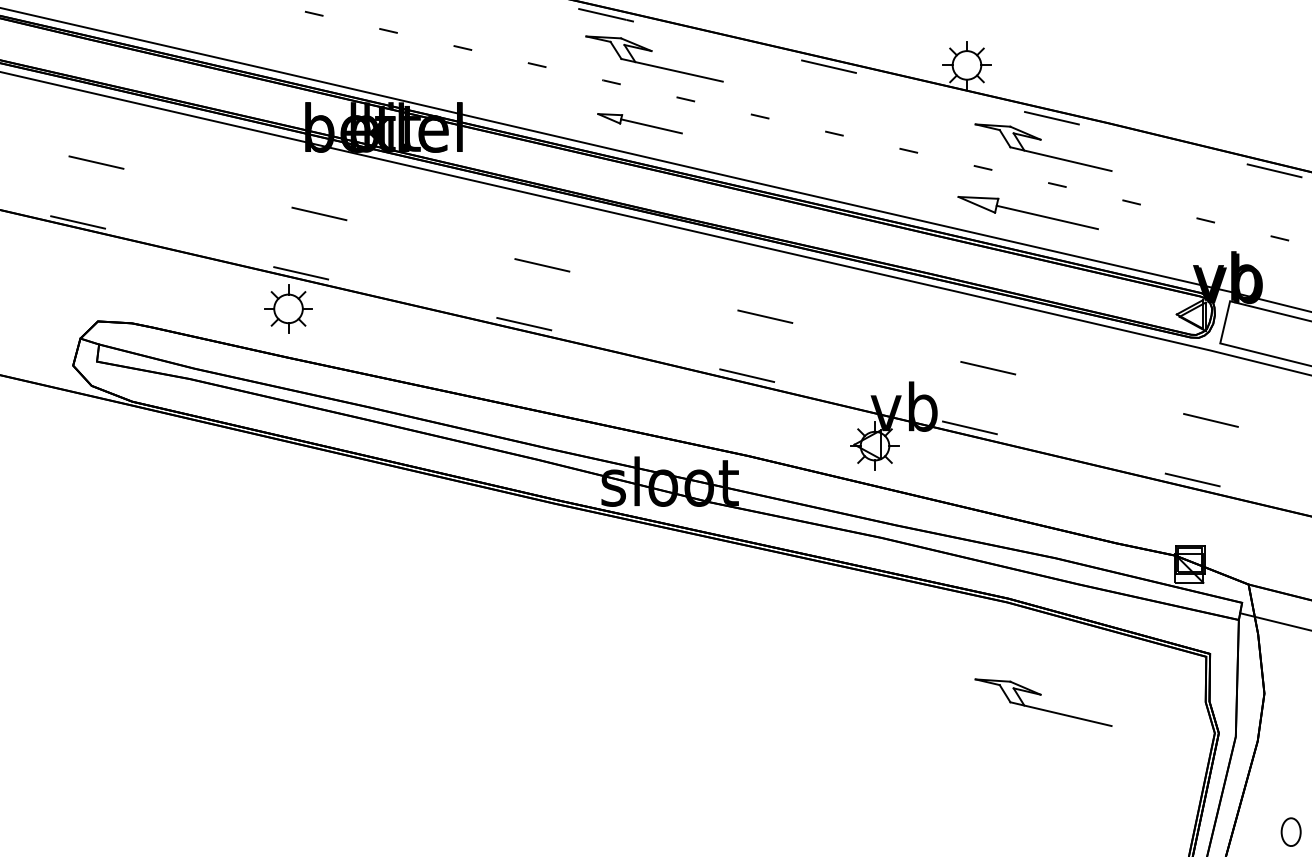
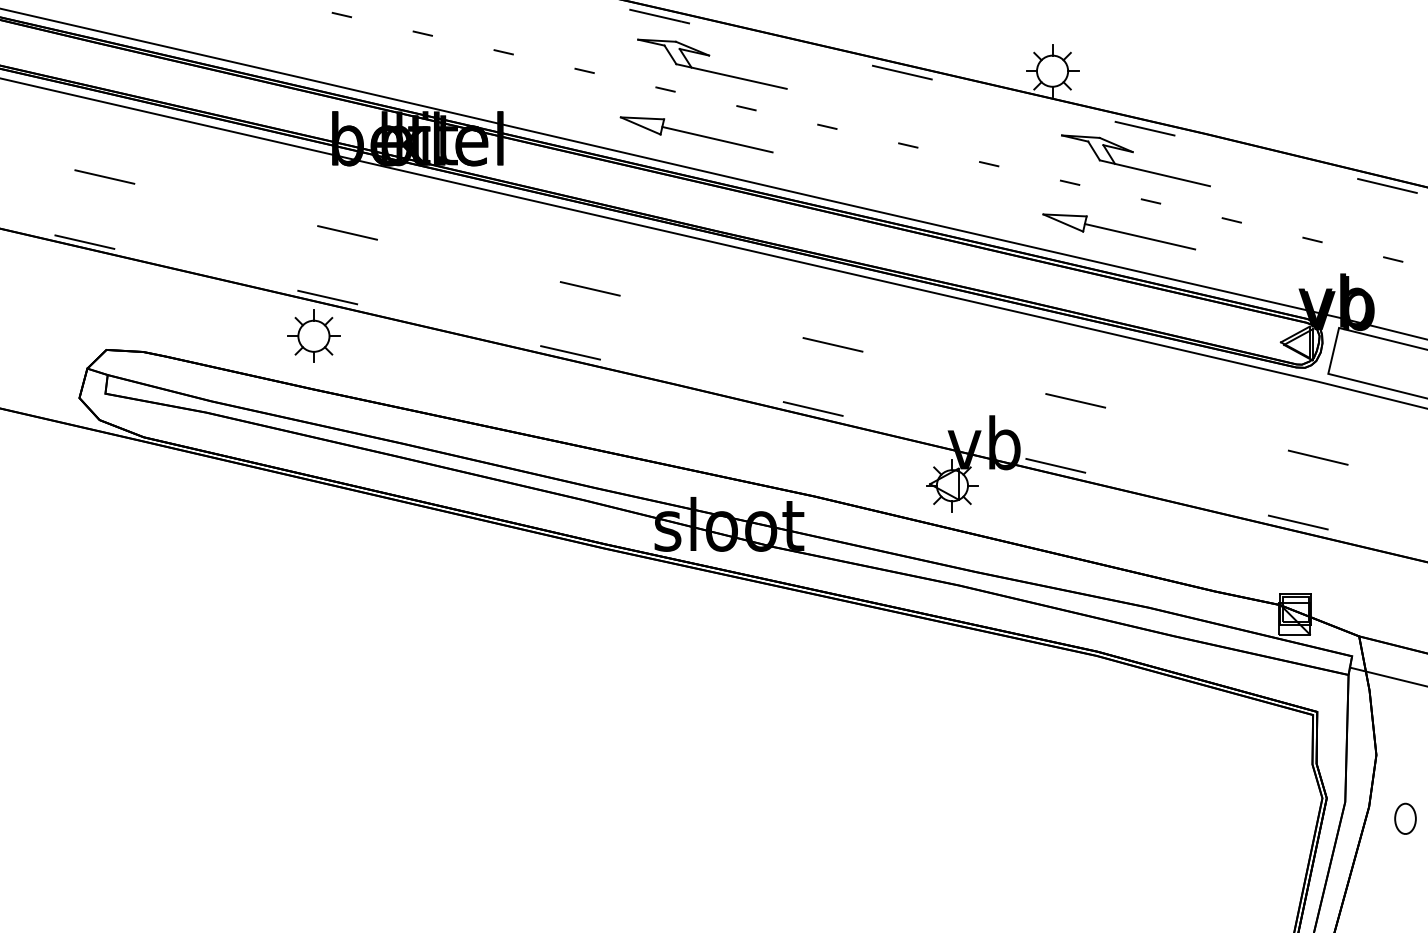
part: (639, 123) -> (696, 134), size x1.67
part: (1042, 708) -> (1134, 771), removed
part: (1290, 831) -> (1404, 818), moved

